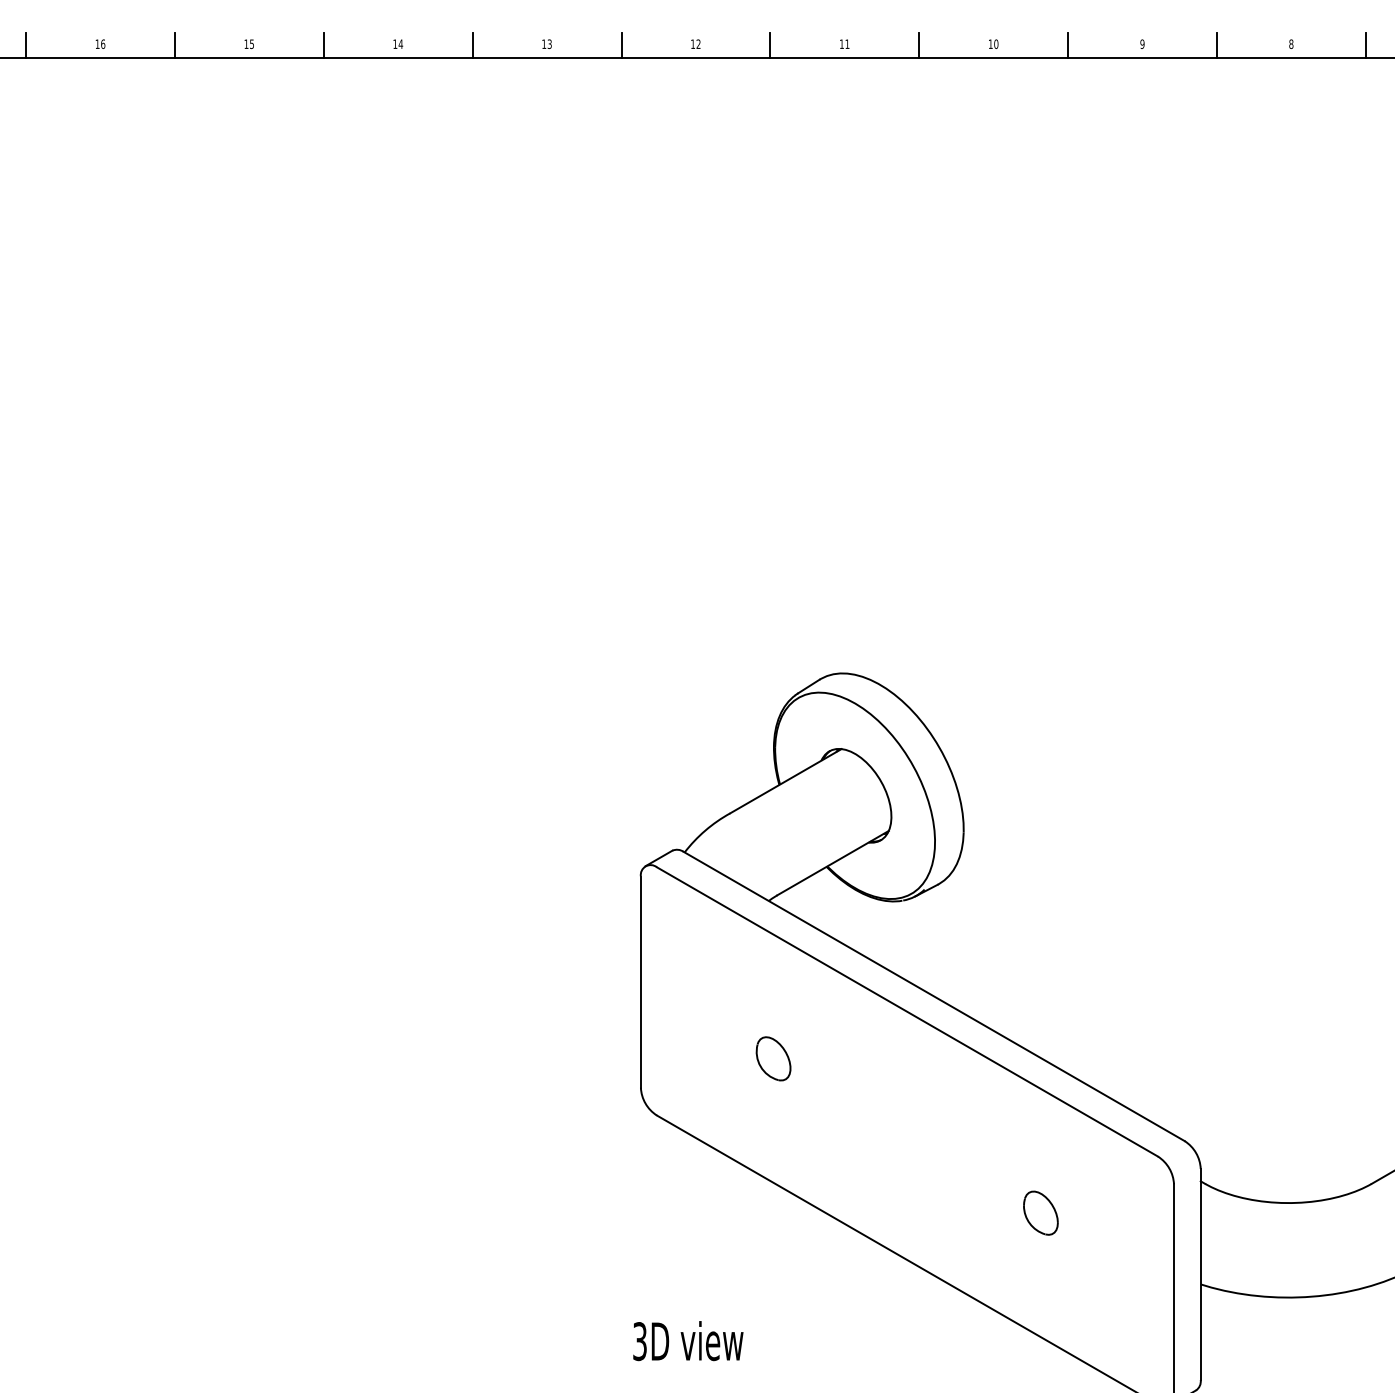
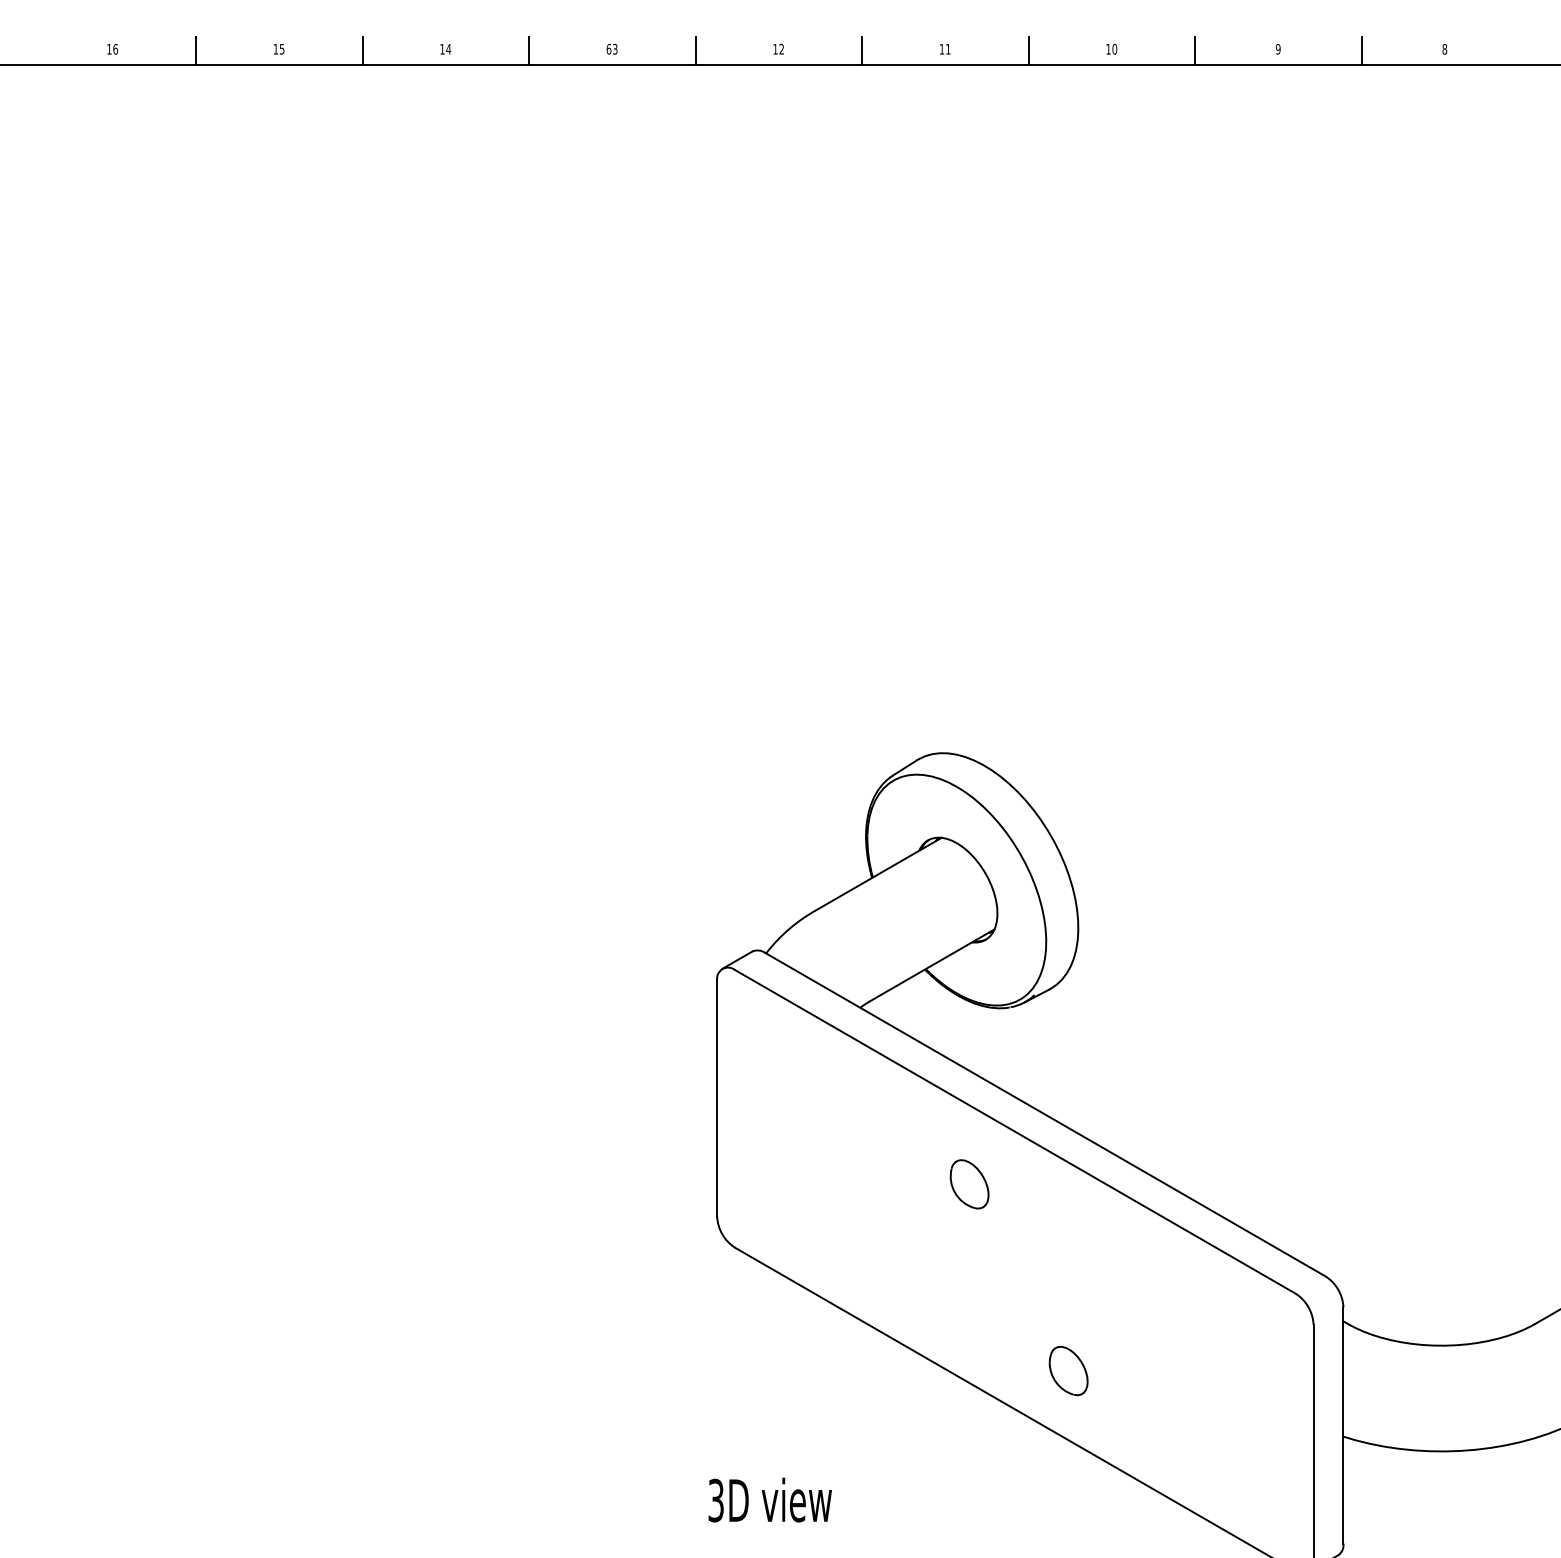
text: (543, 43) -> (608, 48), 13 -> 63
line: (26, 45) -> (29, 50), removed
line: (1366, 45) -> (1528, 50), removed
part: (773, 1058) -> (969, 1184), moved
part: (1040, 1213) -> (1068, 1371), moved

